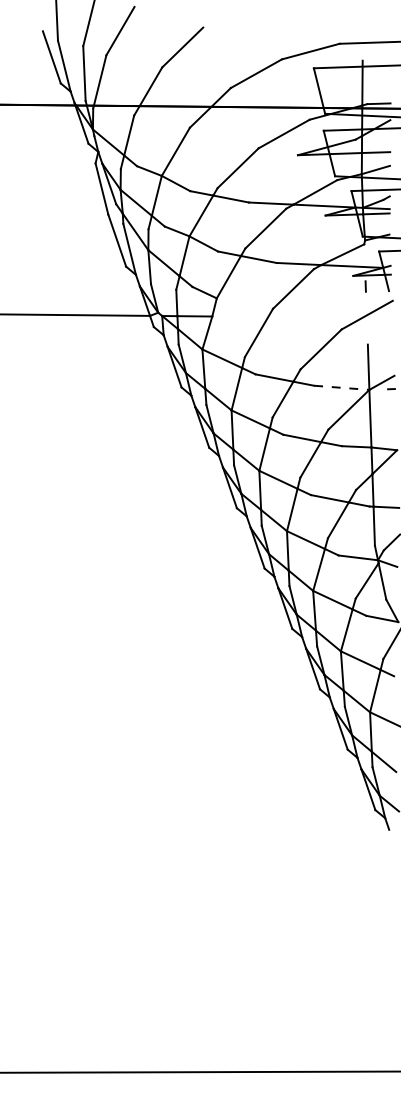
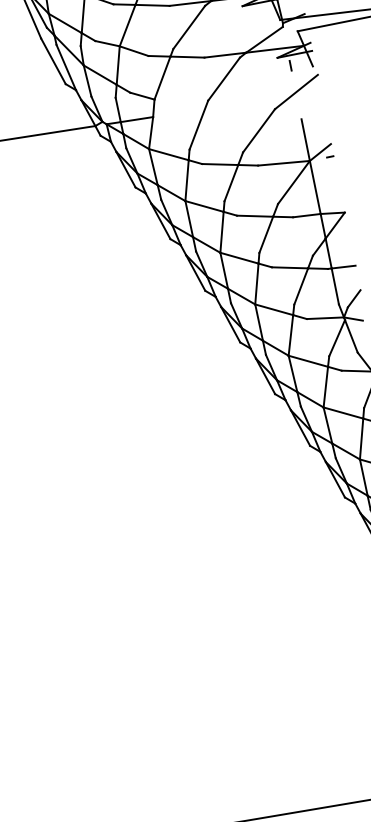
line: (341, 387) -> (283, 163), dashed -> solid

